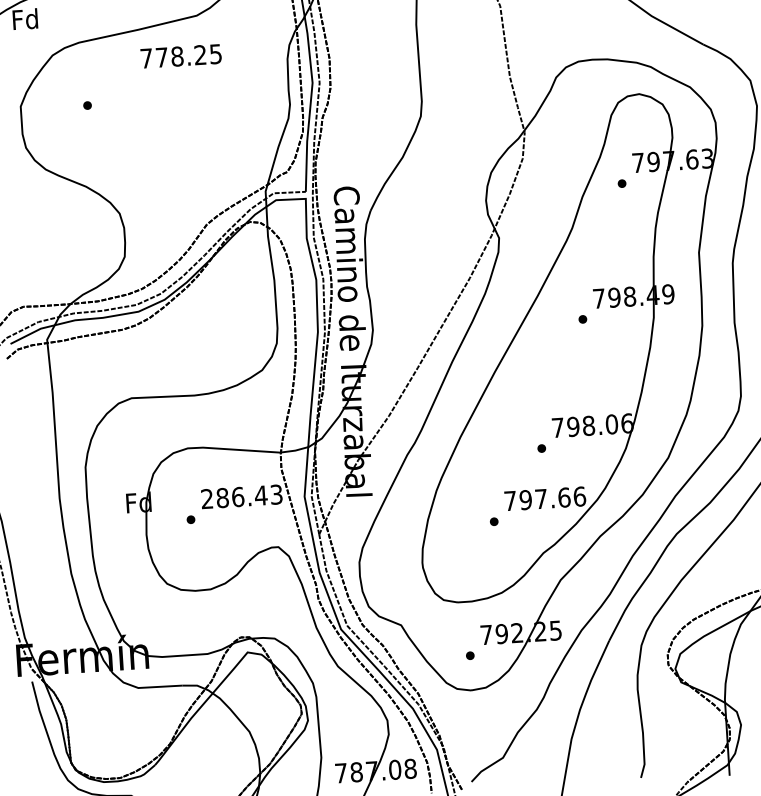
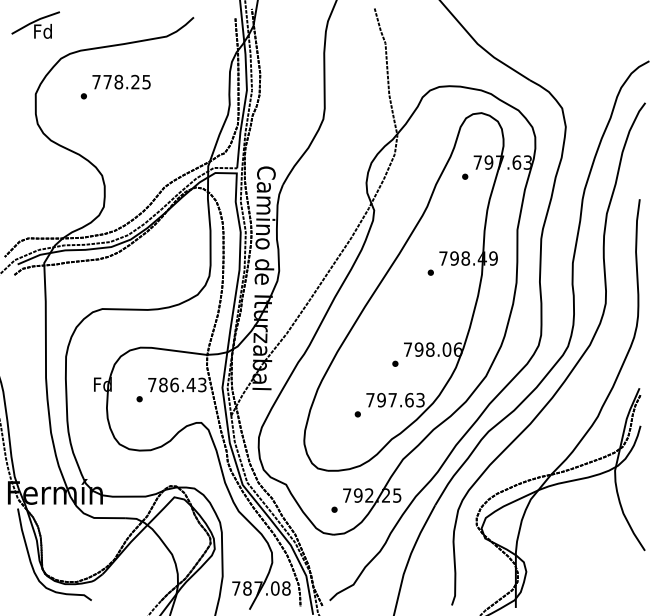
text: (181, 55) -> (121, 81), moved
text: (579, 497) -> (420, 400), 797.66 -> 797.63
text: (207, 498) -> (152, 384), 286.43 -> 786.43

